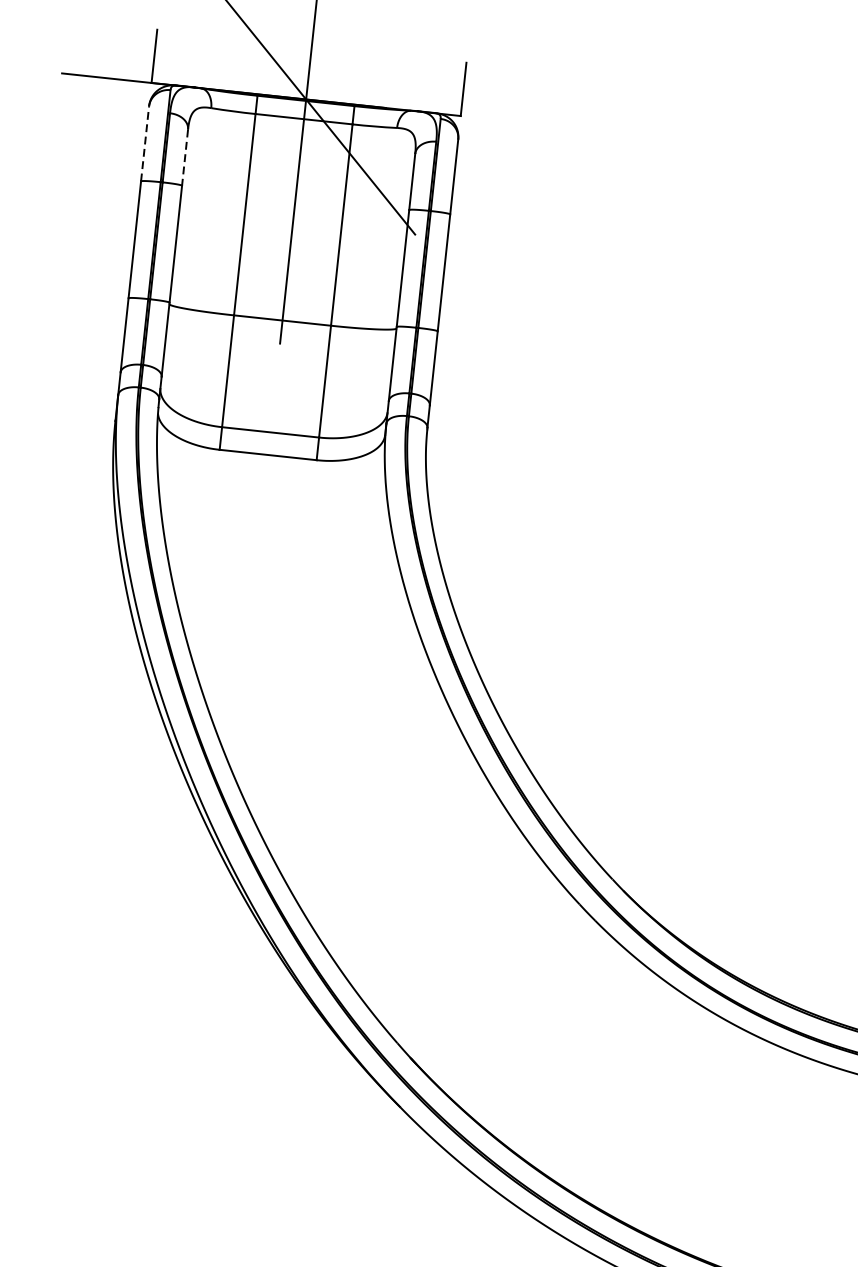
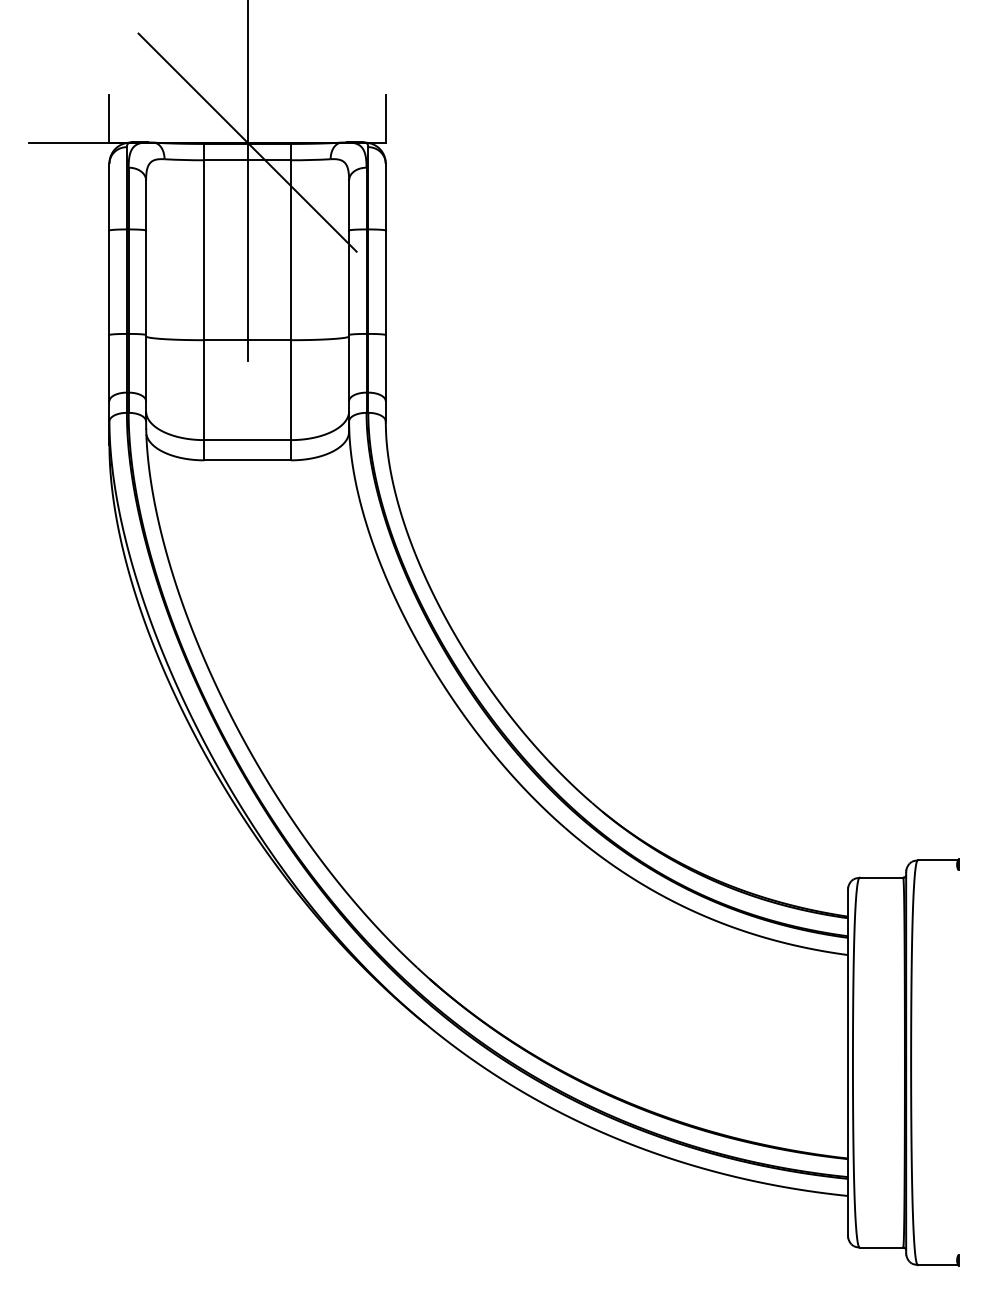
line: (145, 143) -> (109, 196), dashed -> solid
line: (185, 157) -> (146, 205), dashed -> solid

